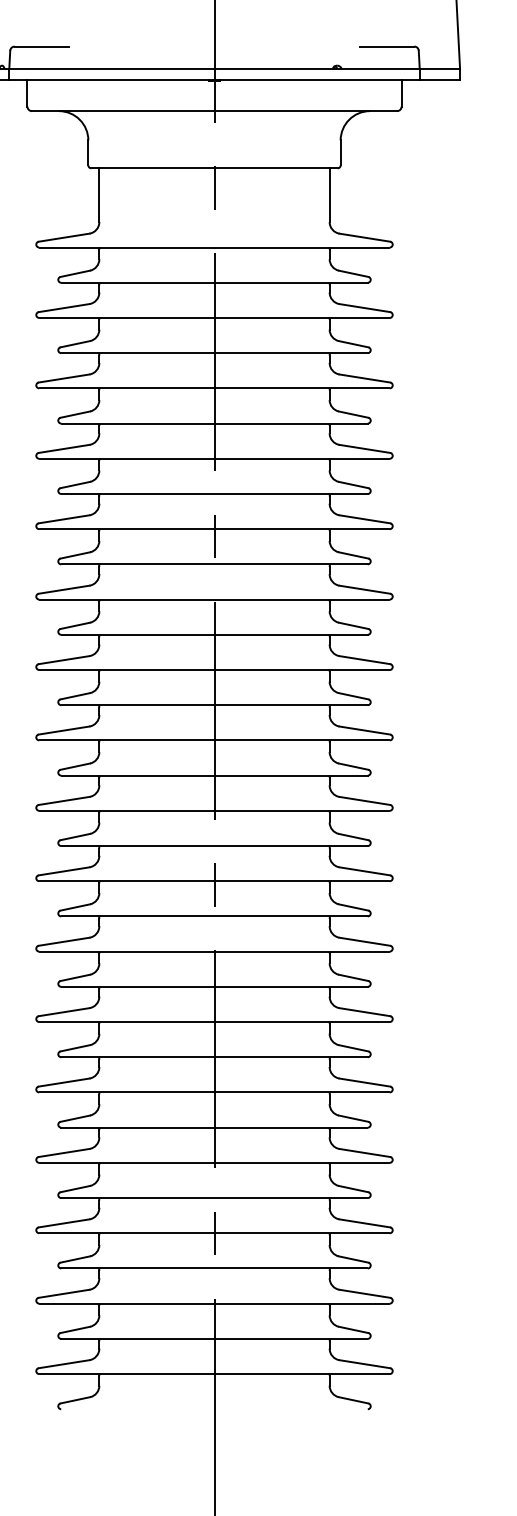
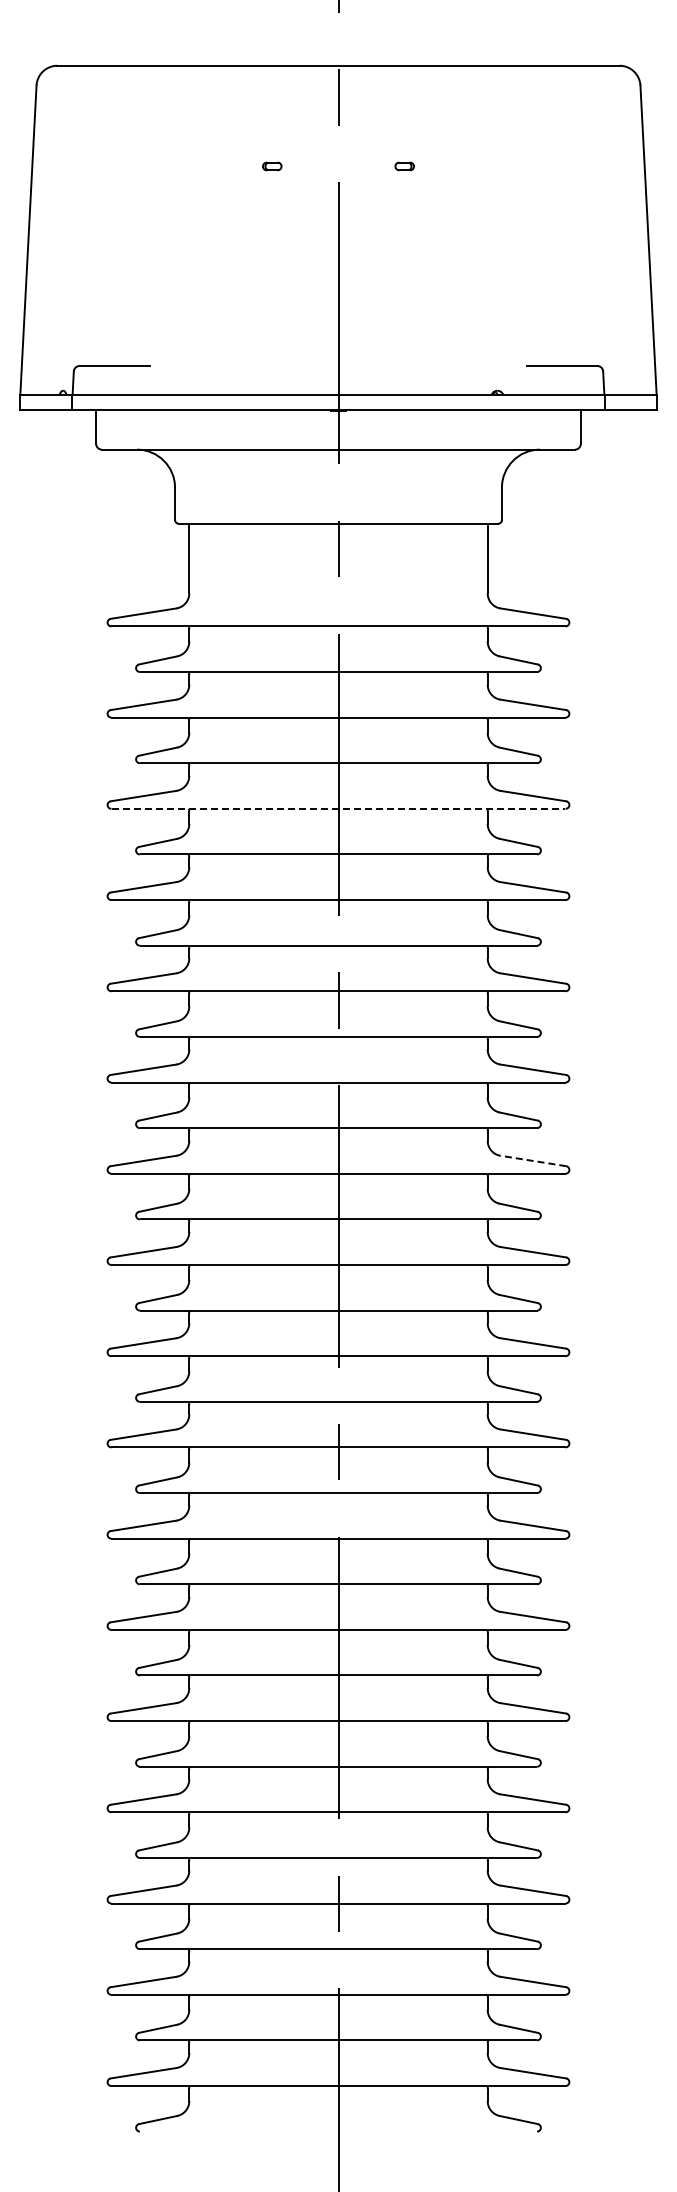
line: (214, 388) -> (338, 808), solid -> dashed
line: (364, 659) -> (532, 1160), solid -> dashed

